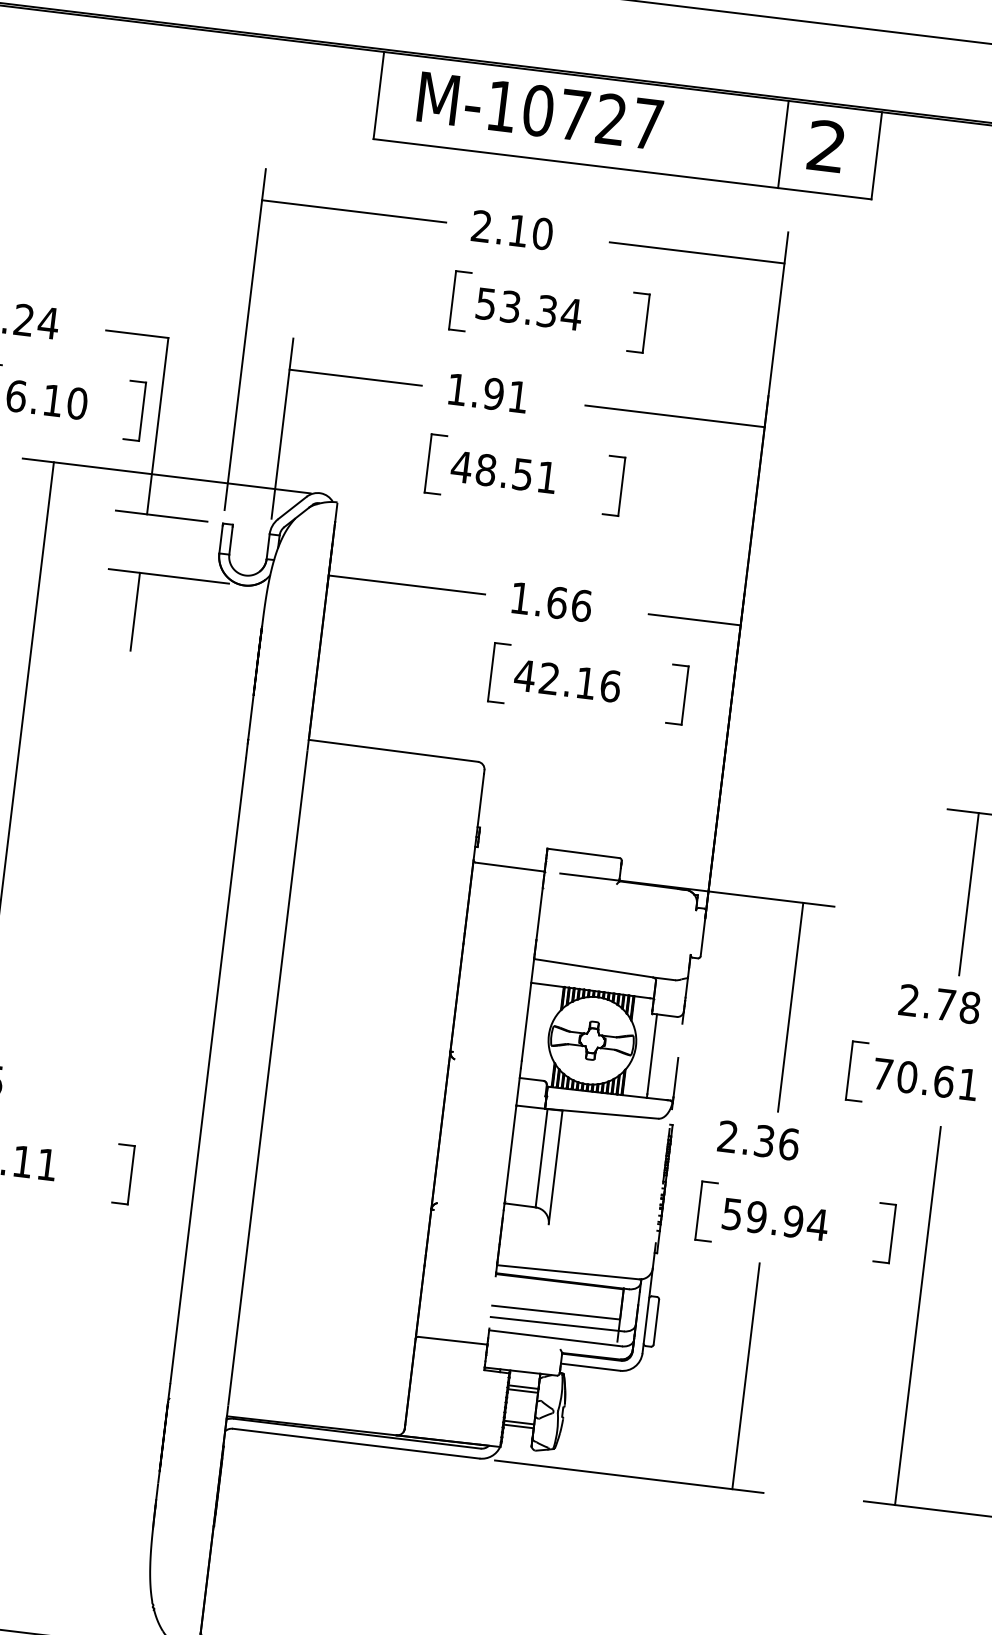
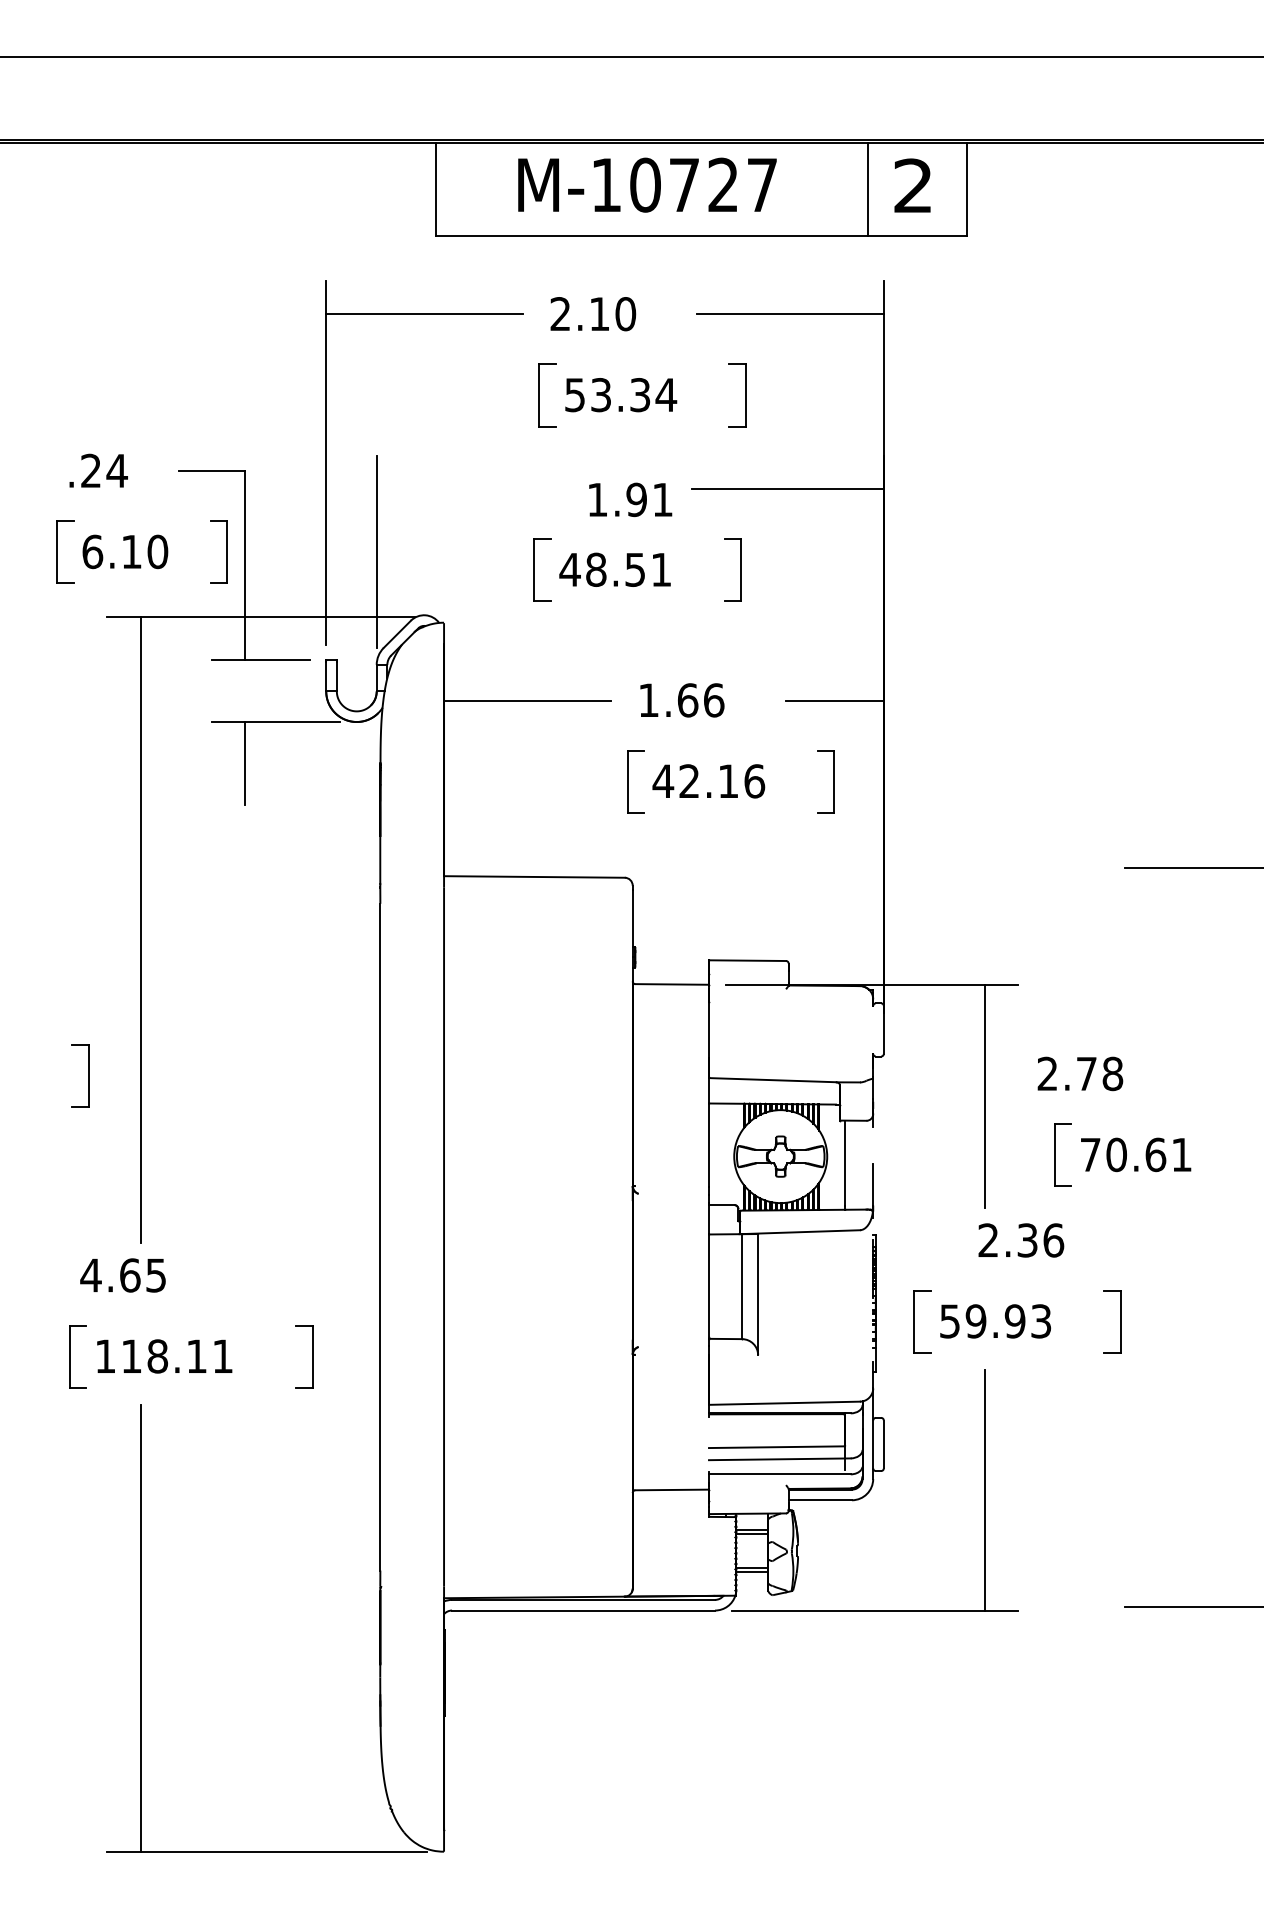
text: (540, 110) -> (647, 184), moved
line: (354, 377) -> (446, 489), removed
text: (488, 393) -> (630, 499), moved
line: (969, 894) -> (1158, 954), removed
text: (939, 1003) -> (1080, 1073), moved
text: (758, 1140) -> (1021, 1240), moved
text: (818, 1224) -> (1041, 1321), 59.94 -> 59.93
line: (918, 1315) -> (1158, 1404), removed

